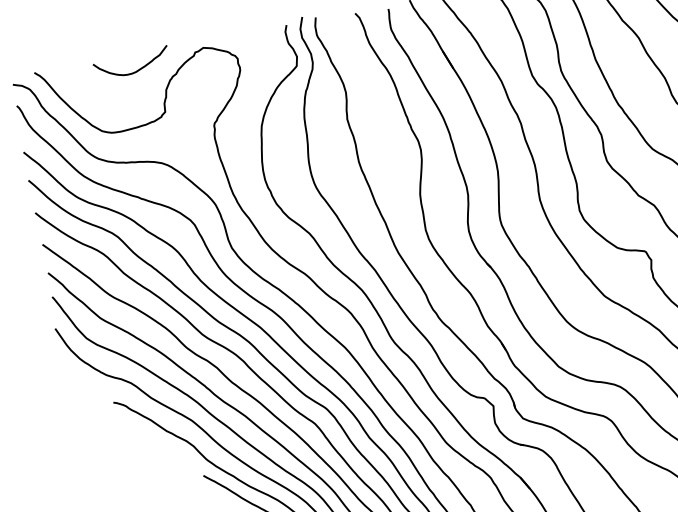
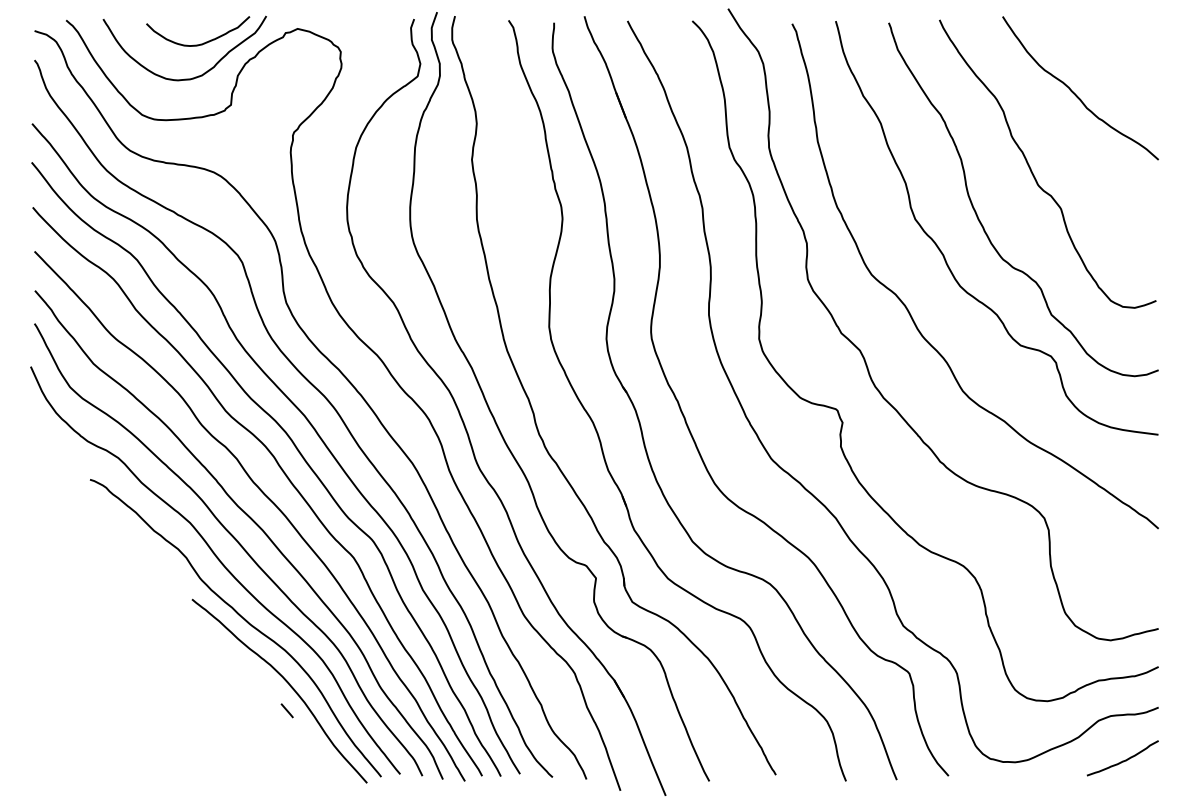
curve: (127, 99) -> (184, 78), added

